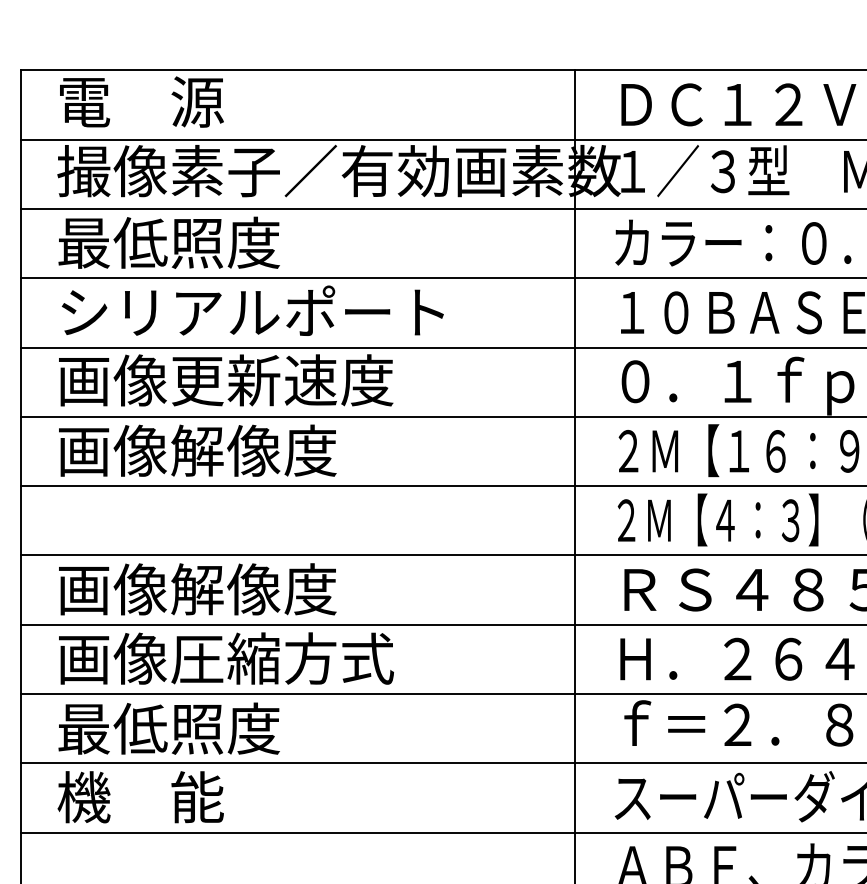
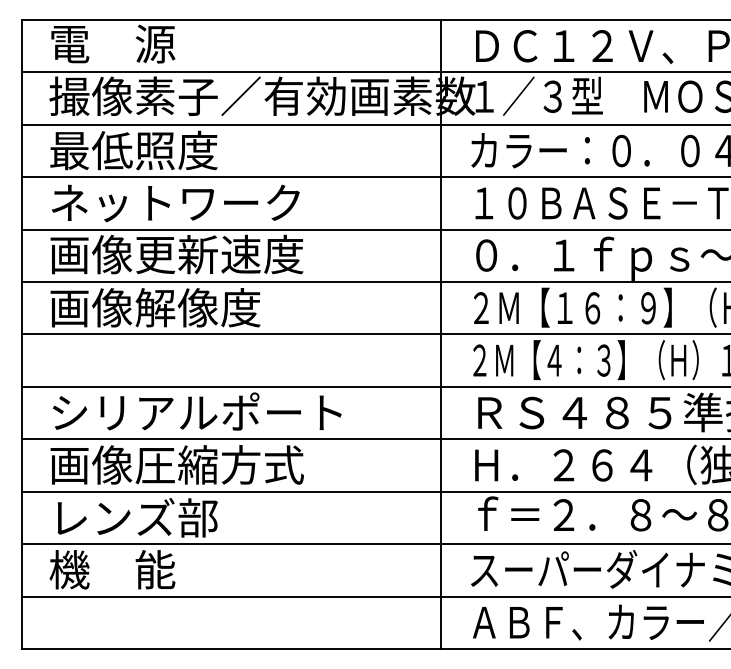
text: (251, 311) -> (196, 202), シリアルポート -> ネットワーク
text: (250, 589) -> (195, 412), 画像解像度 -> シリアルポート
text: (168, 728) -> (133, 517), 最低照度 -> レンズ部

